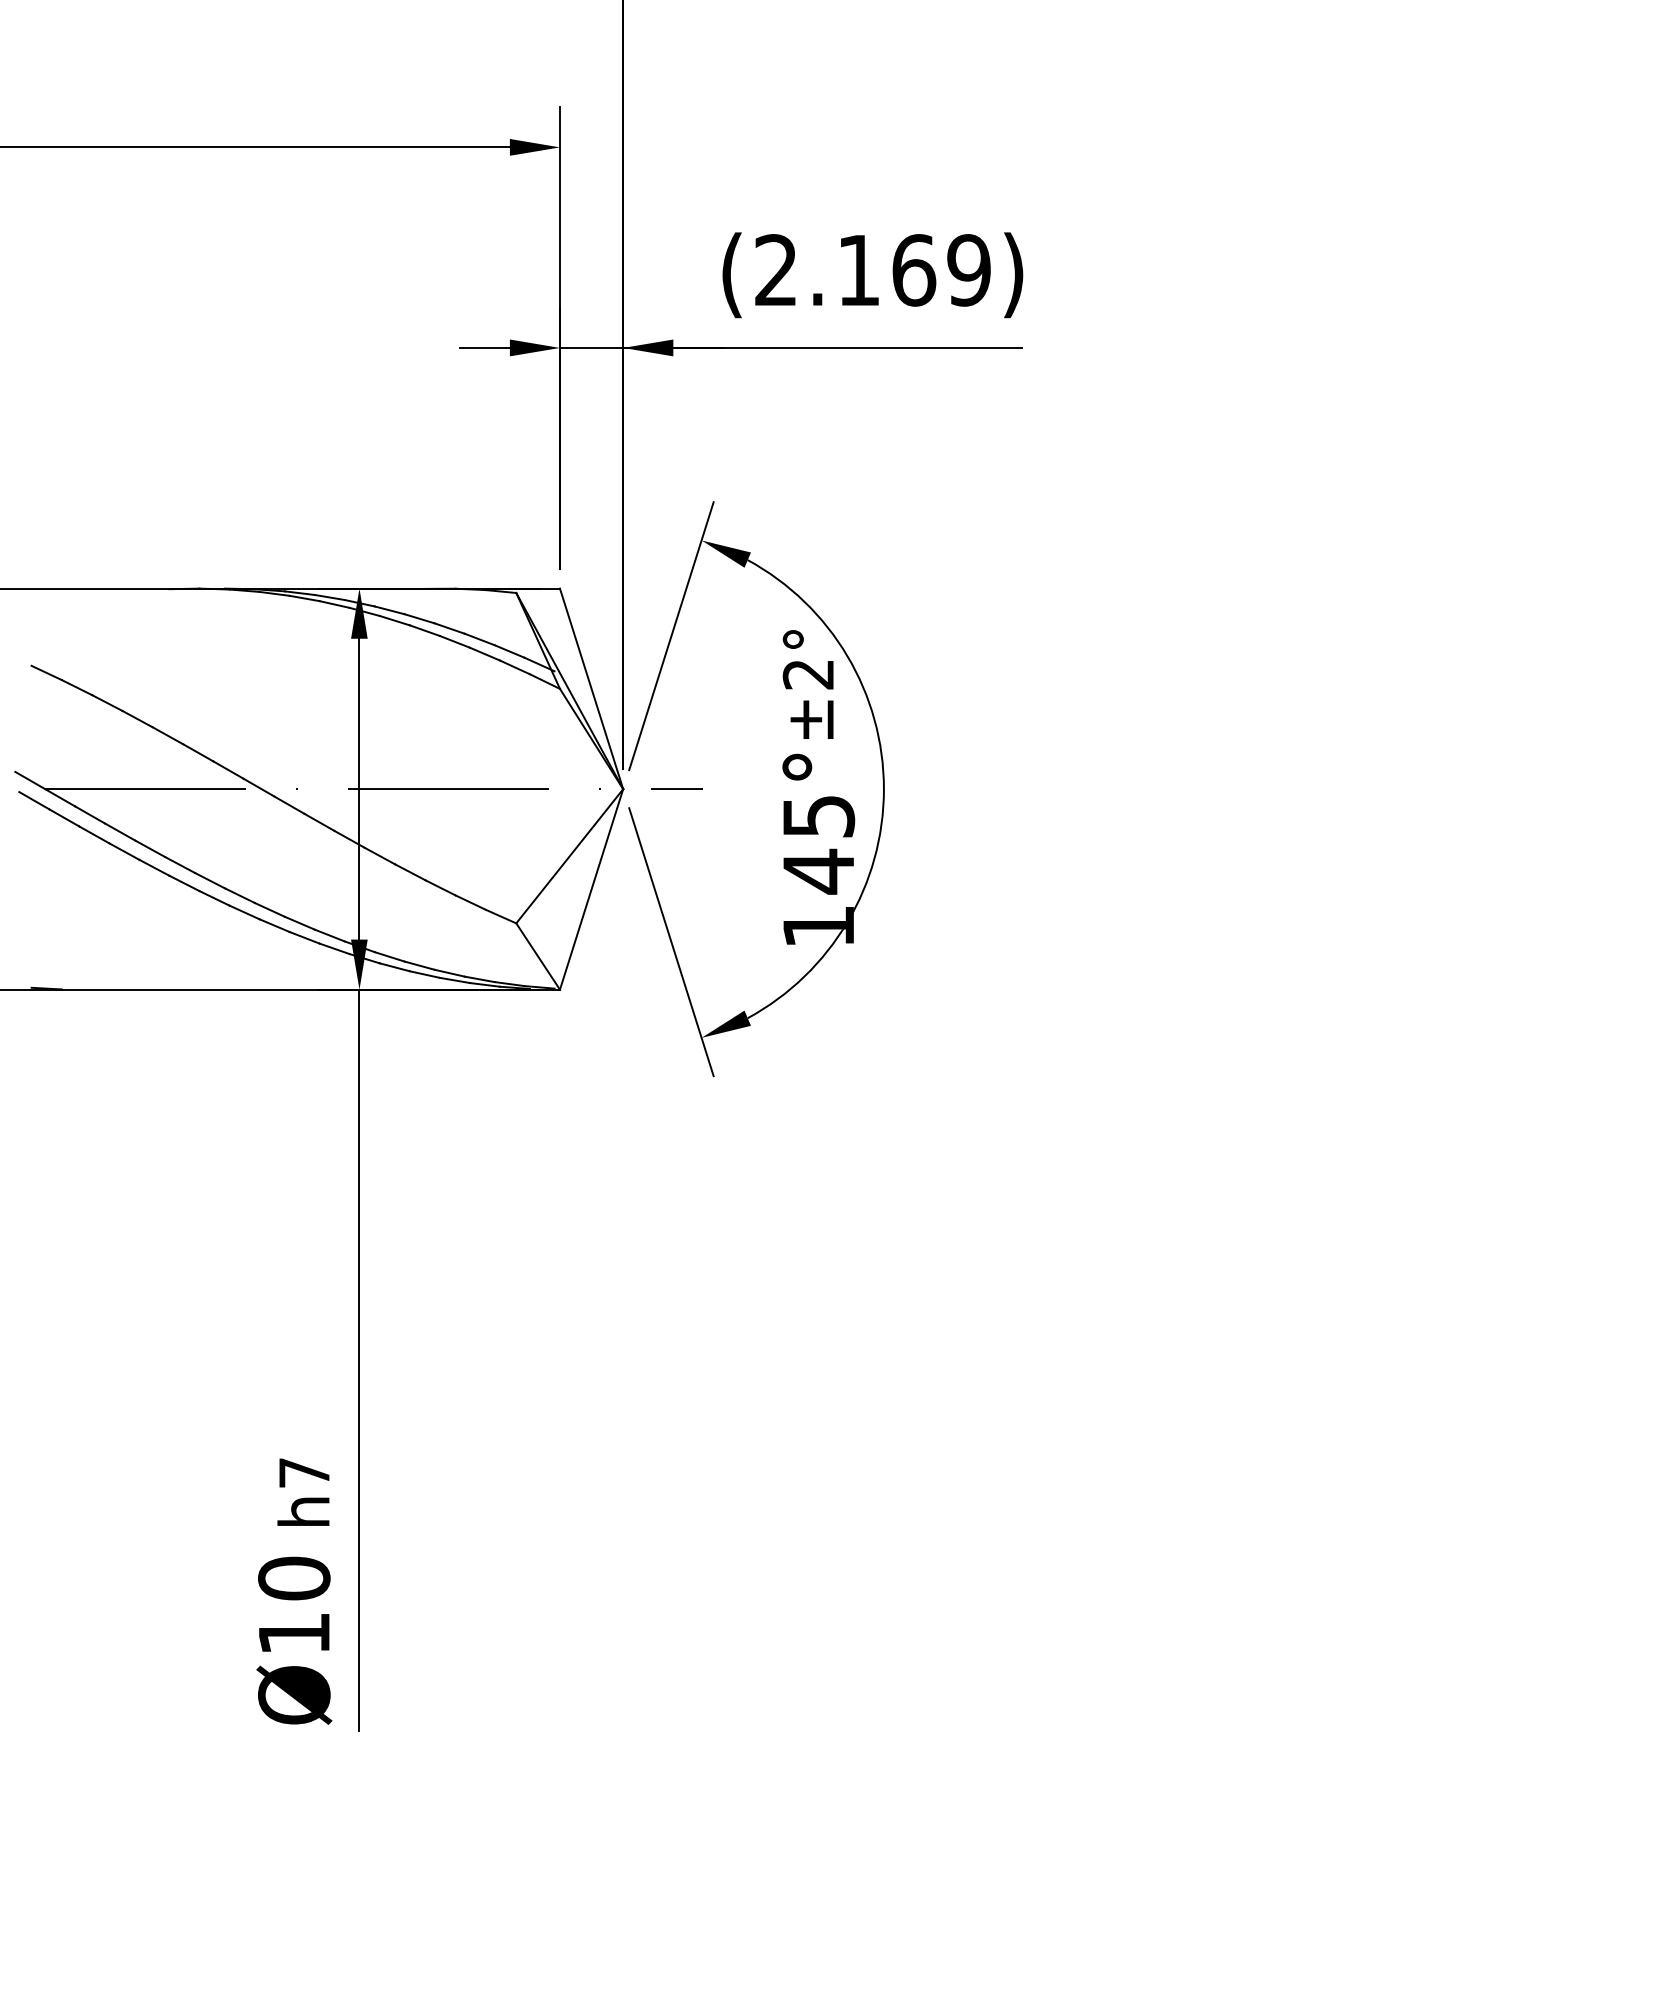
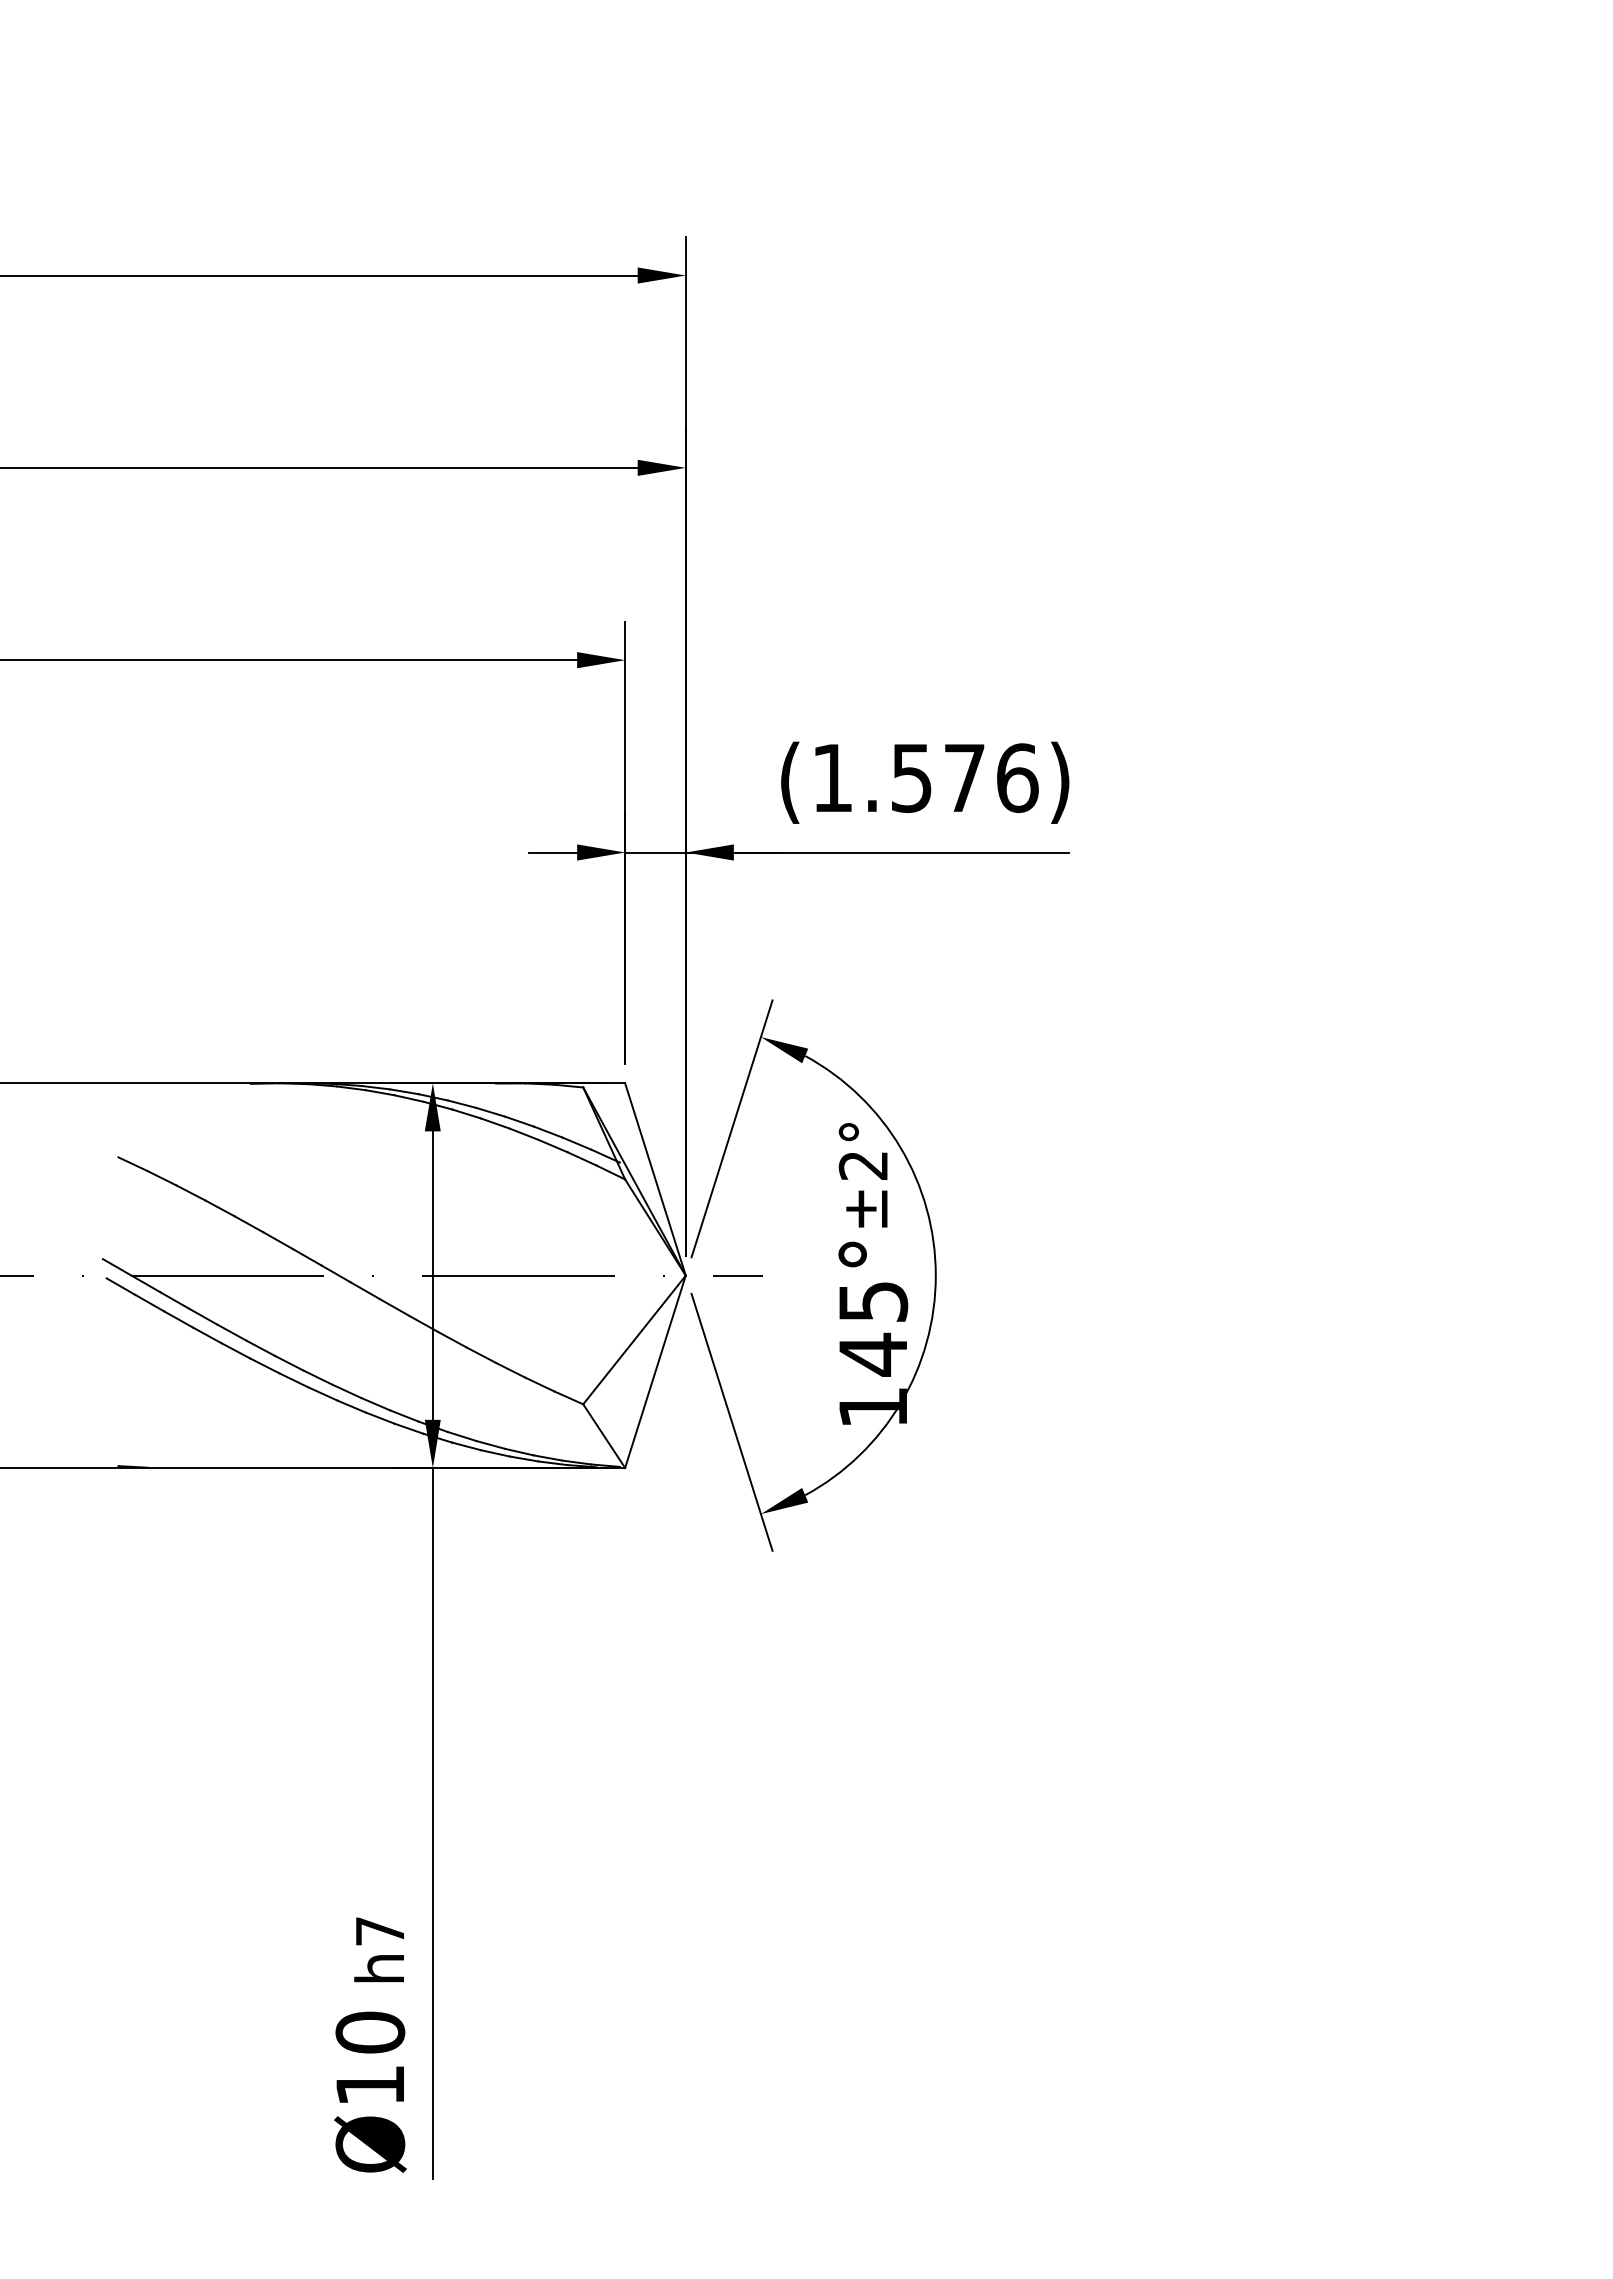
text: (873, 269) -> (925, 777), (2.169) -> (1.576)

